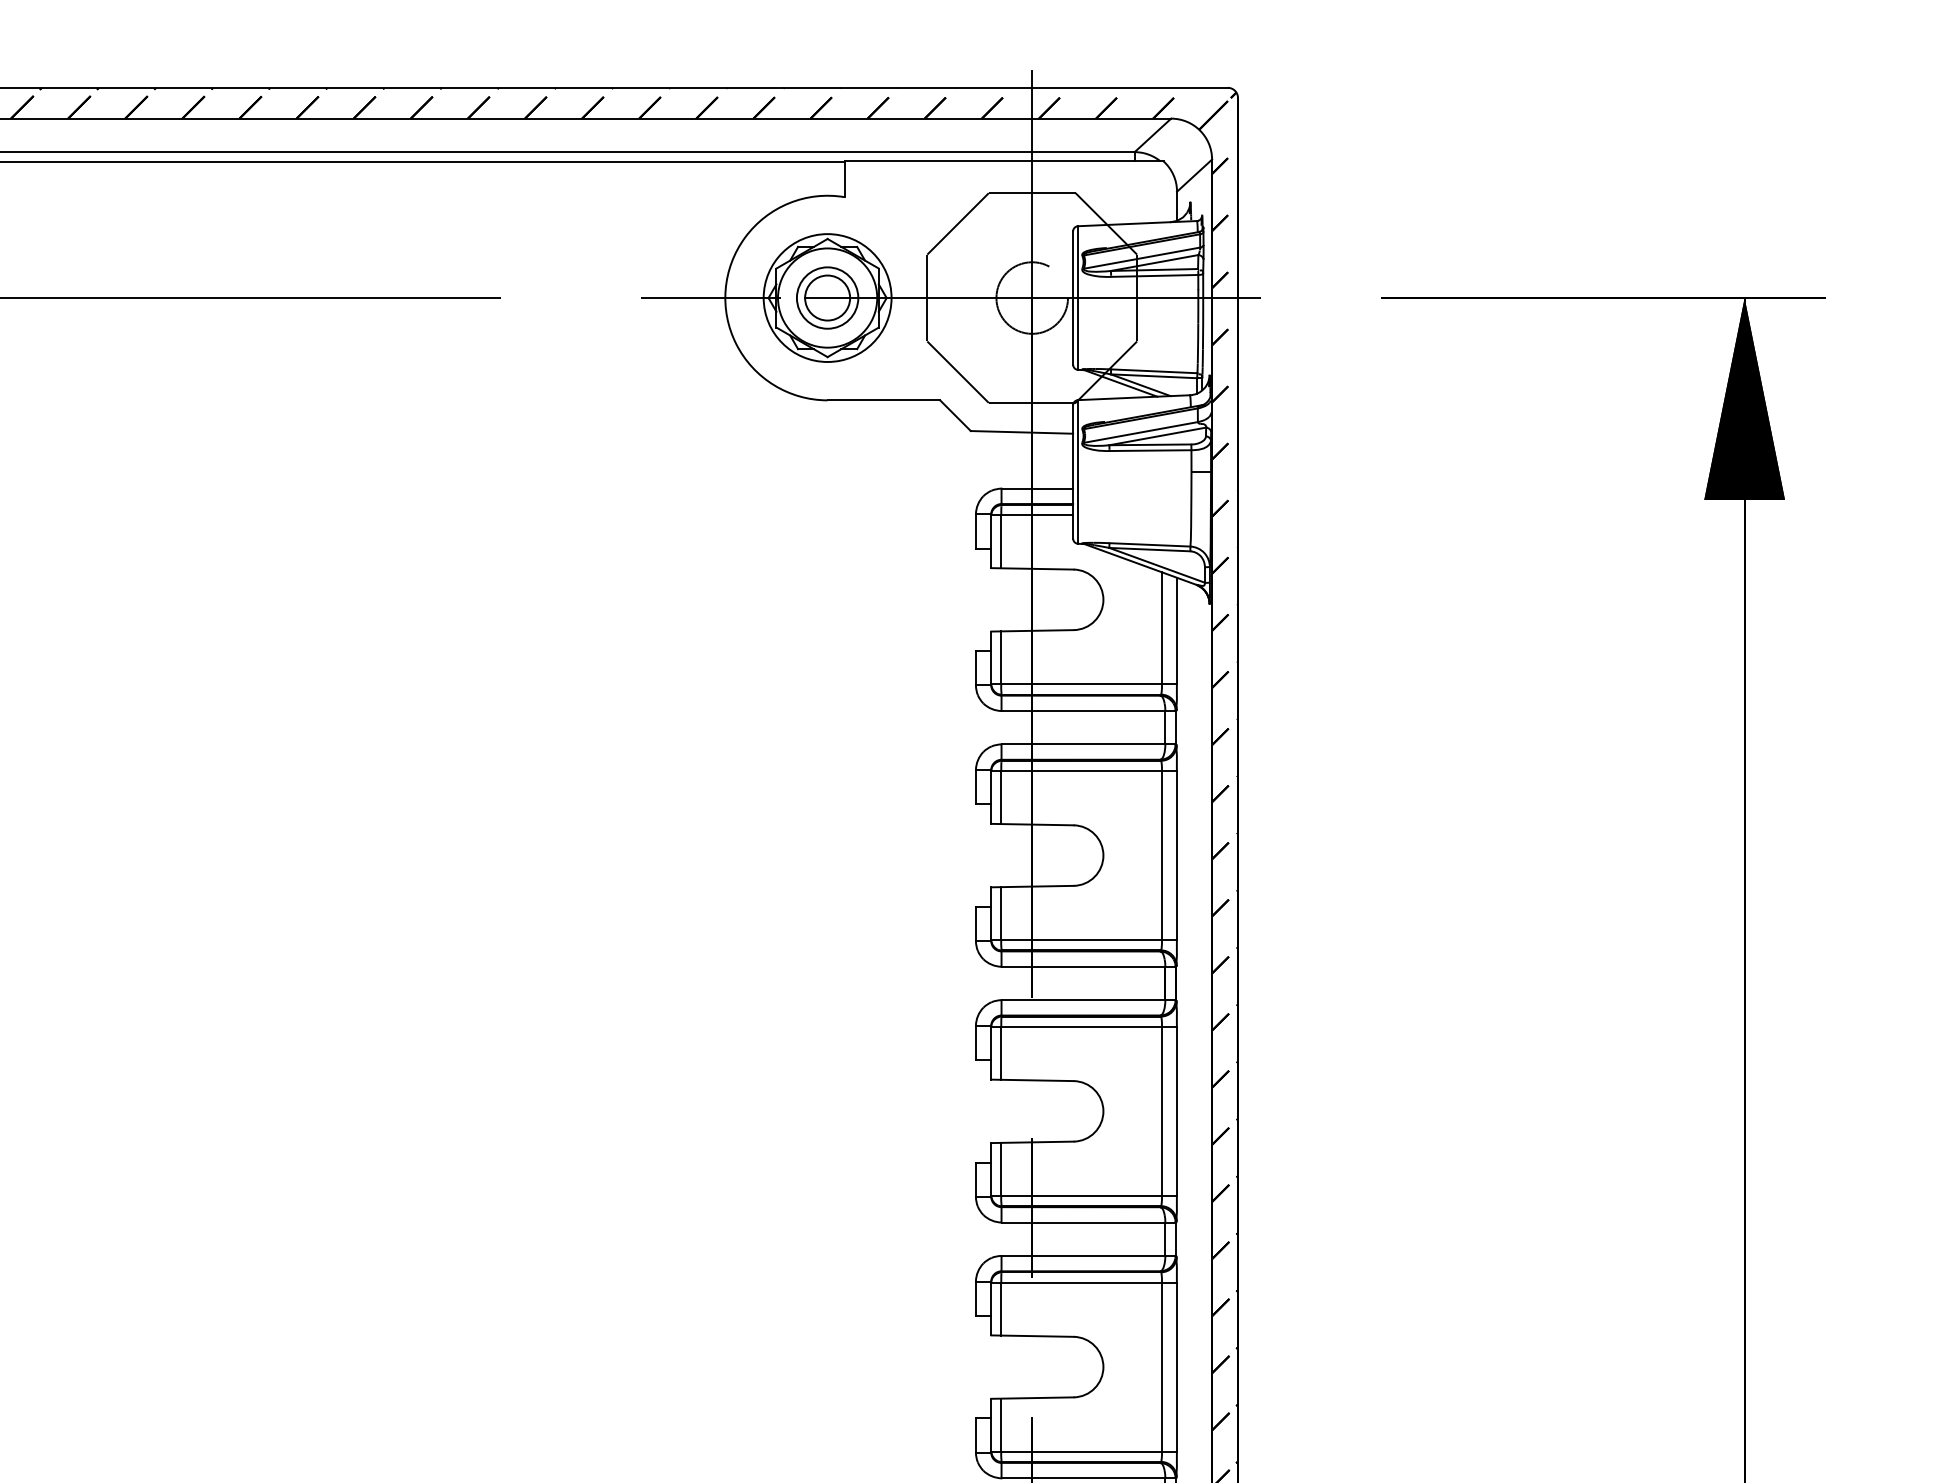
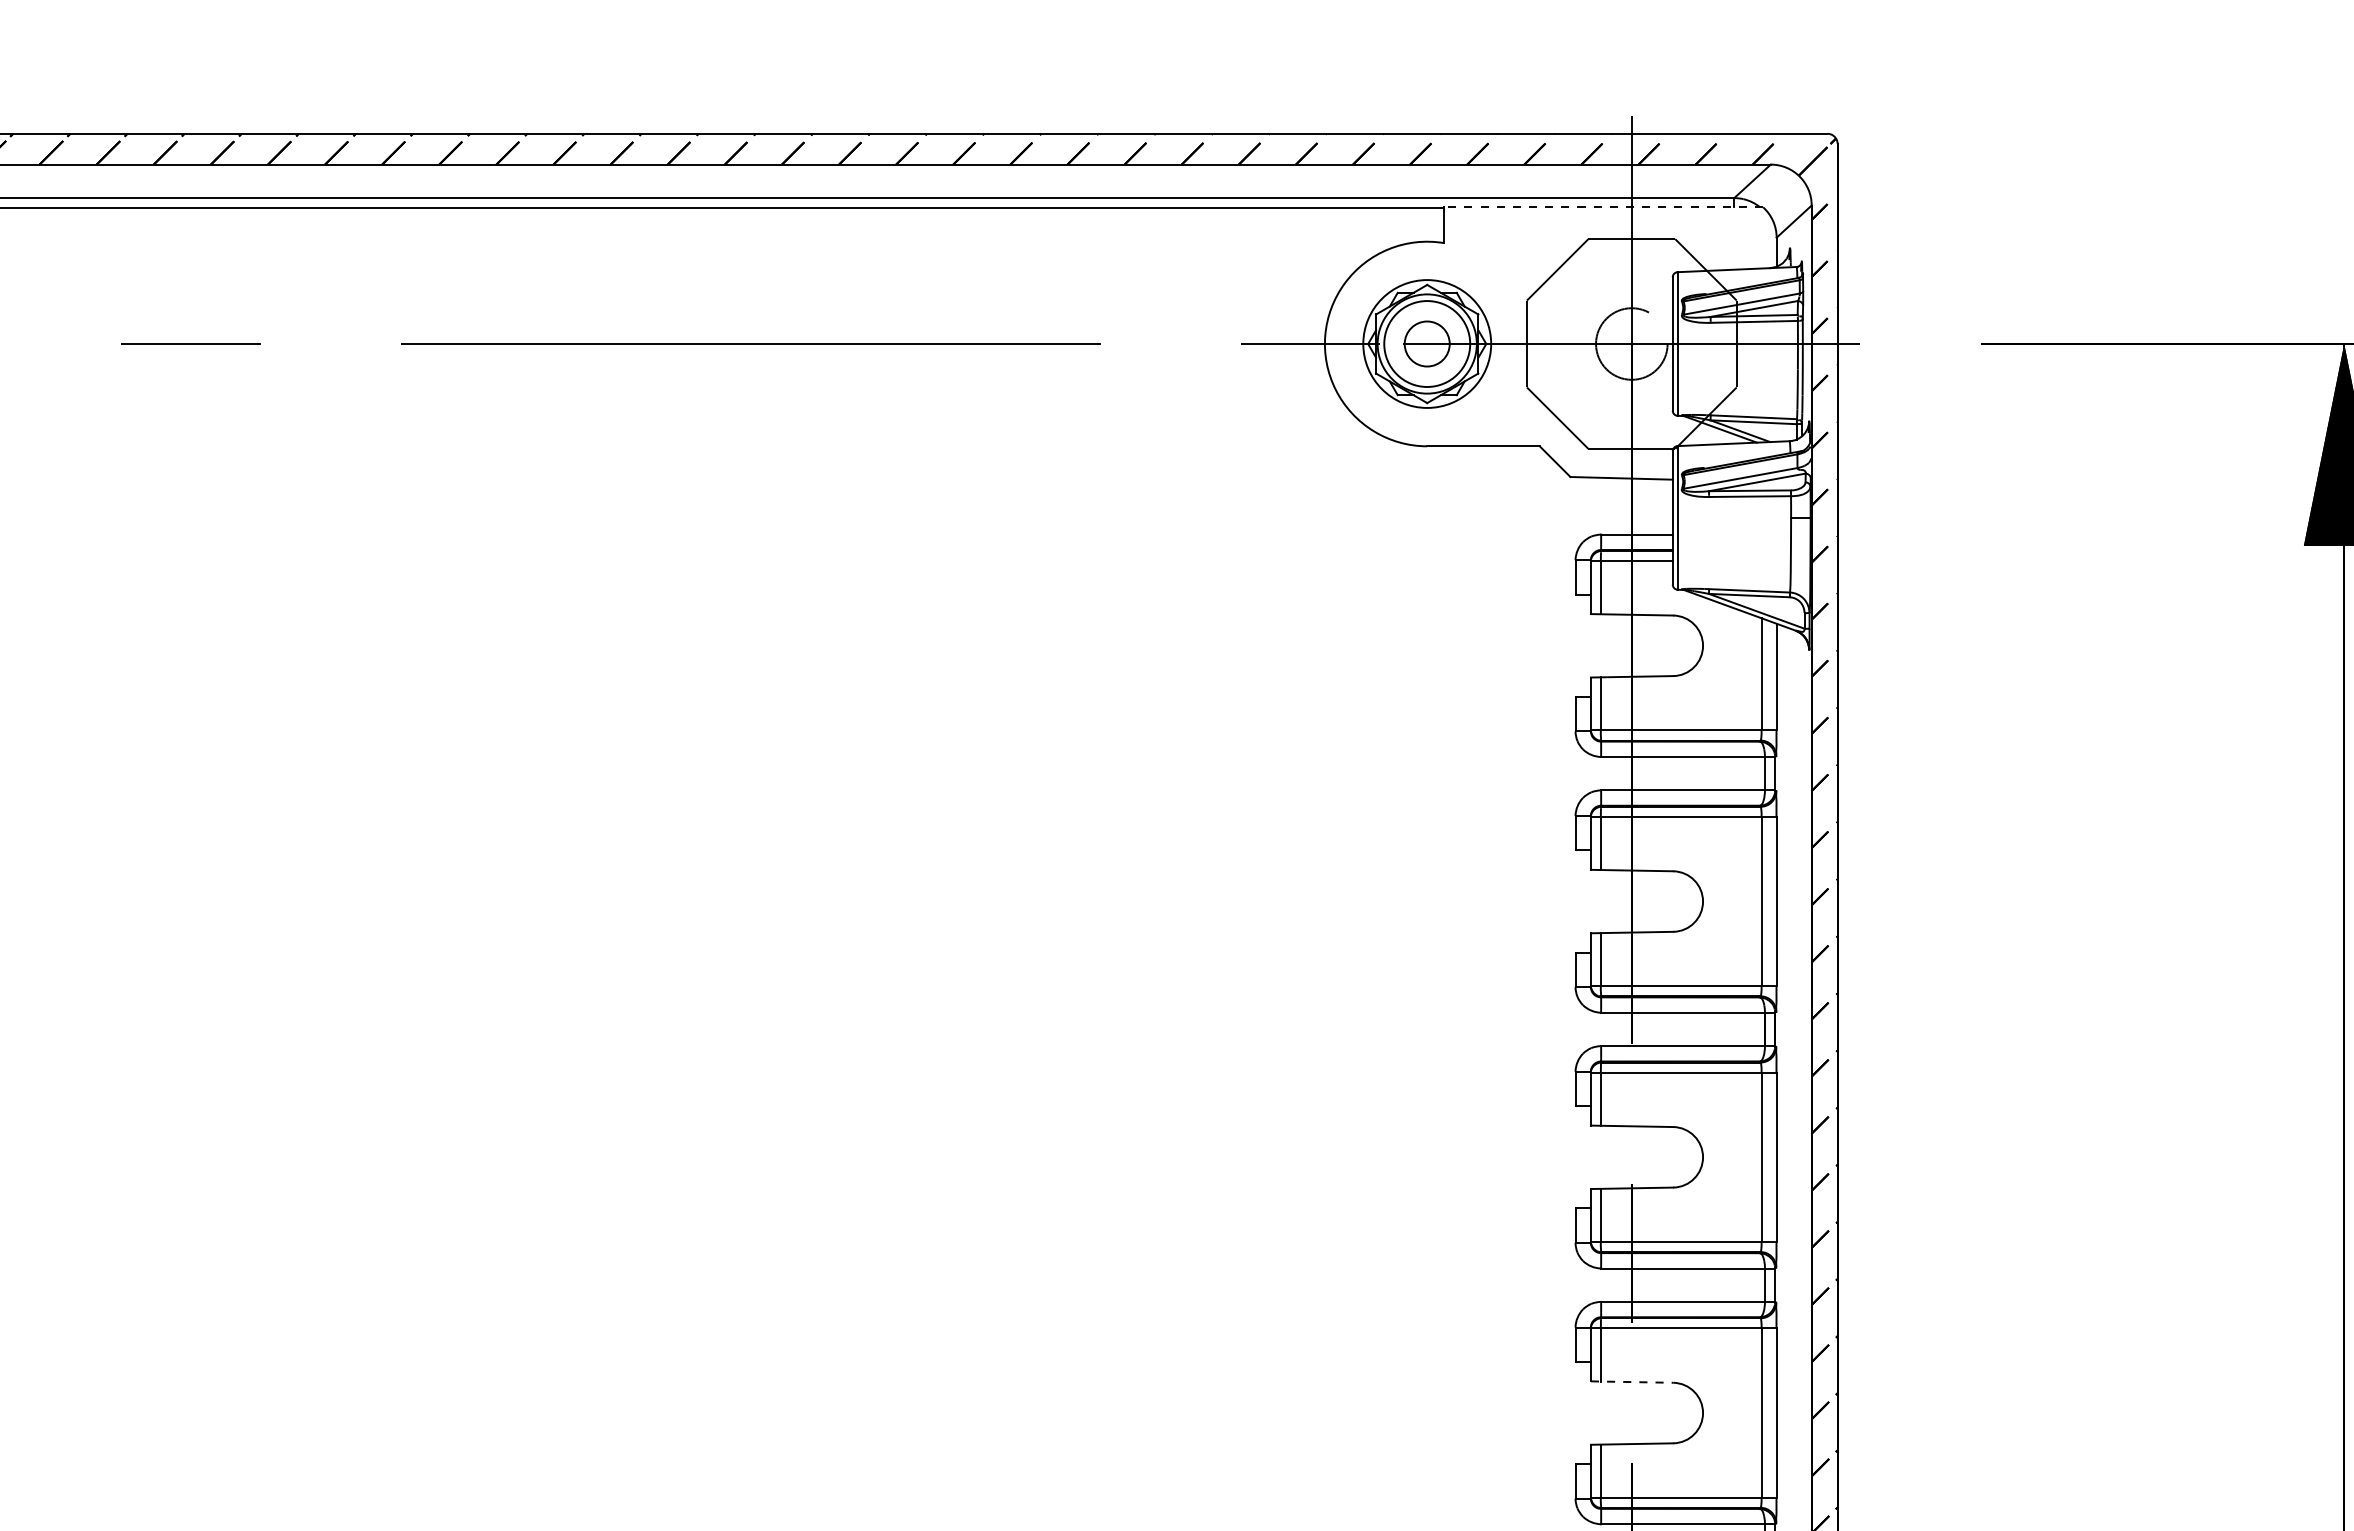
line: (1003, 161) -> (1603, 207), solid -> dashed
circle: (826, 297) -> (1426, 343), size x1.4
line: (1032, 1336) -> (1632, 1382), solid -> dashed

